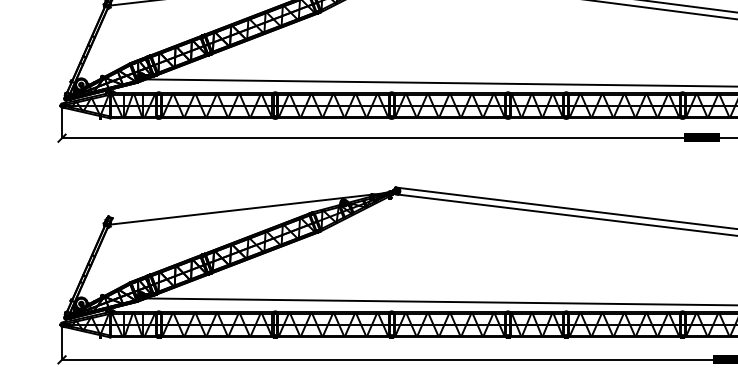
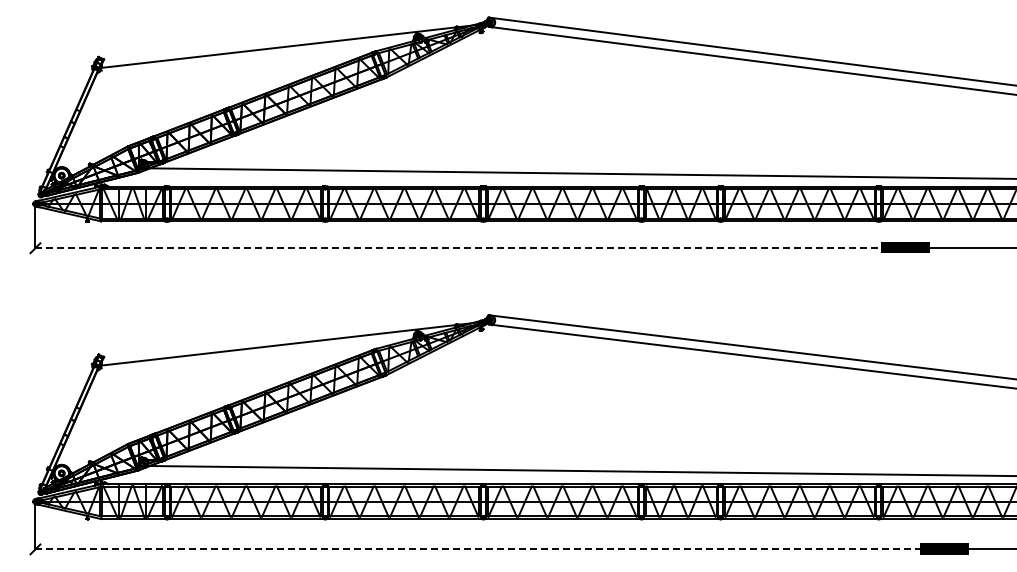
line: (375, 138) -> (461, 248), solid -> dashed
line: (389, 359) -> (480, 549), solid -> dashed

